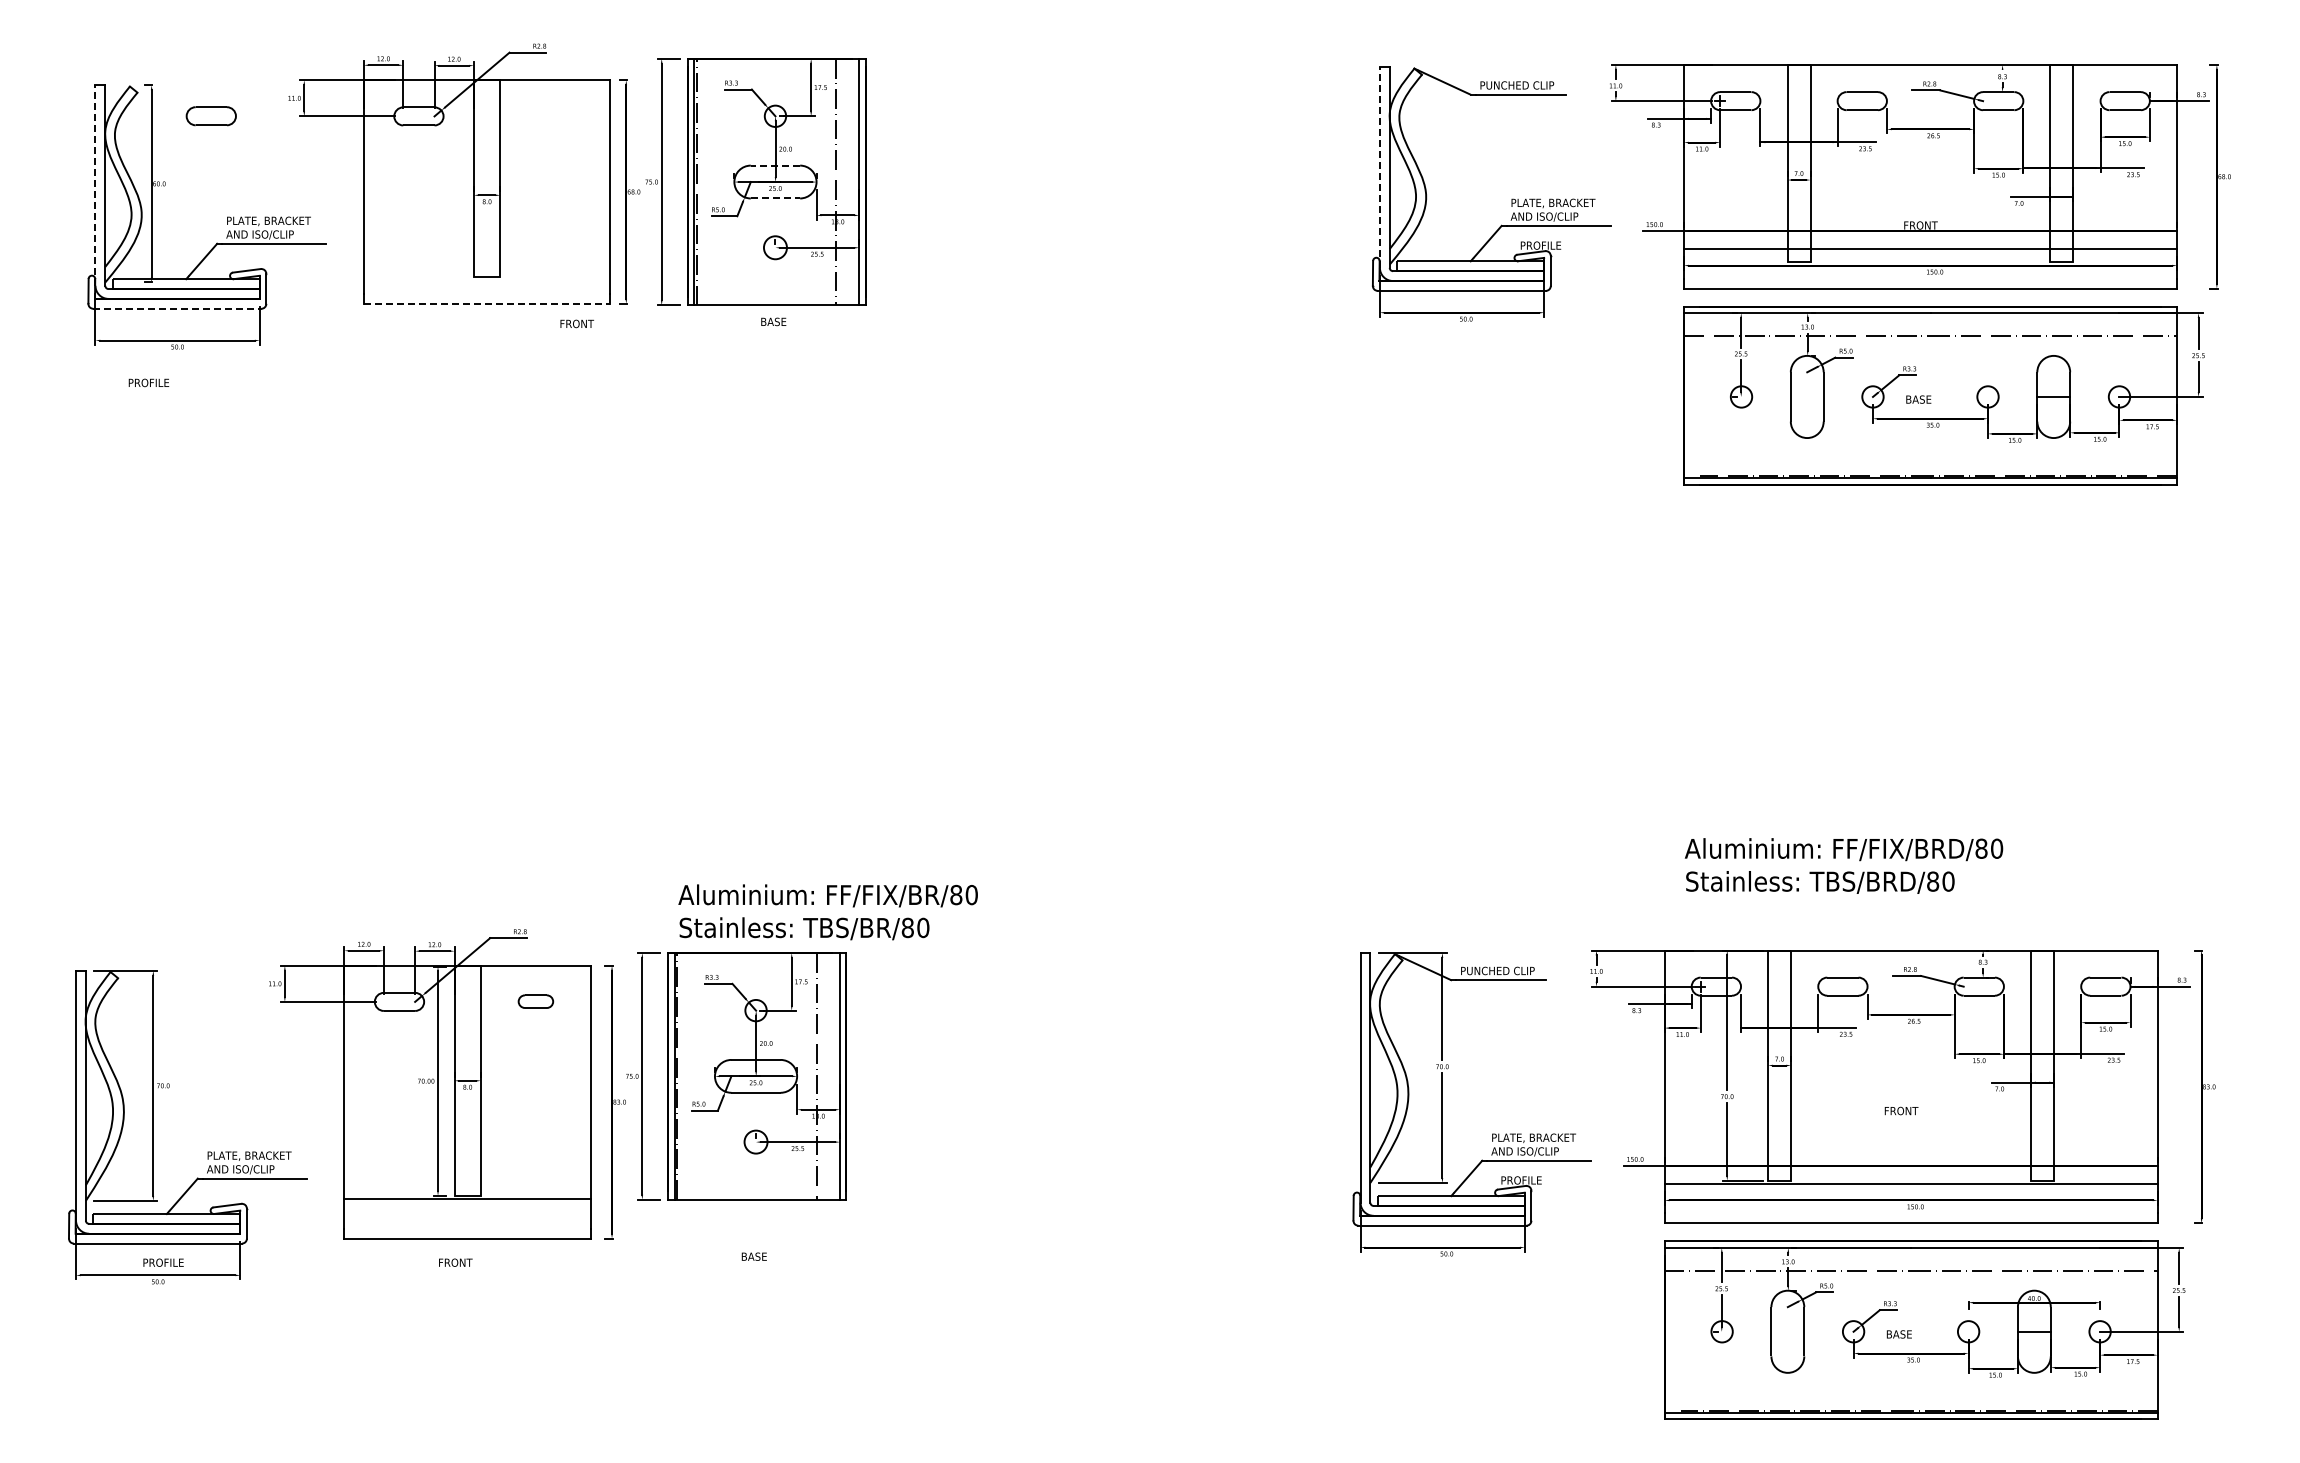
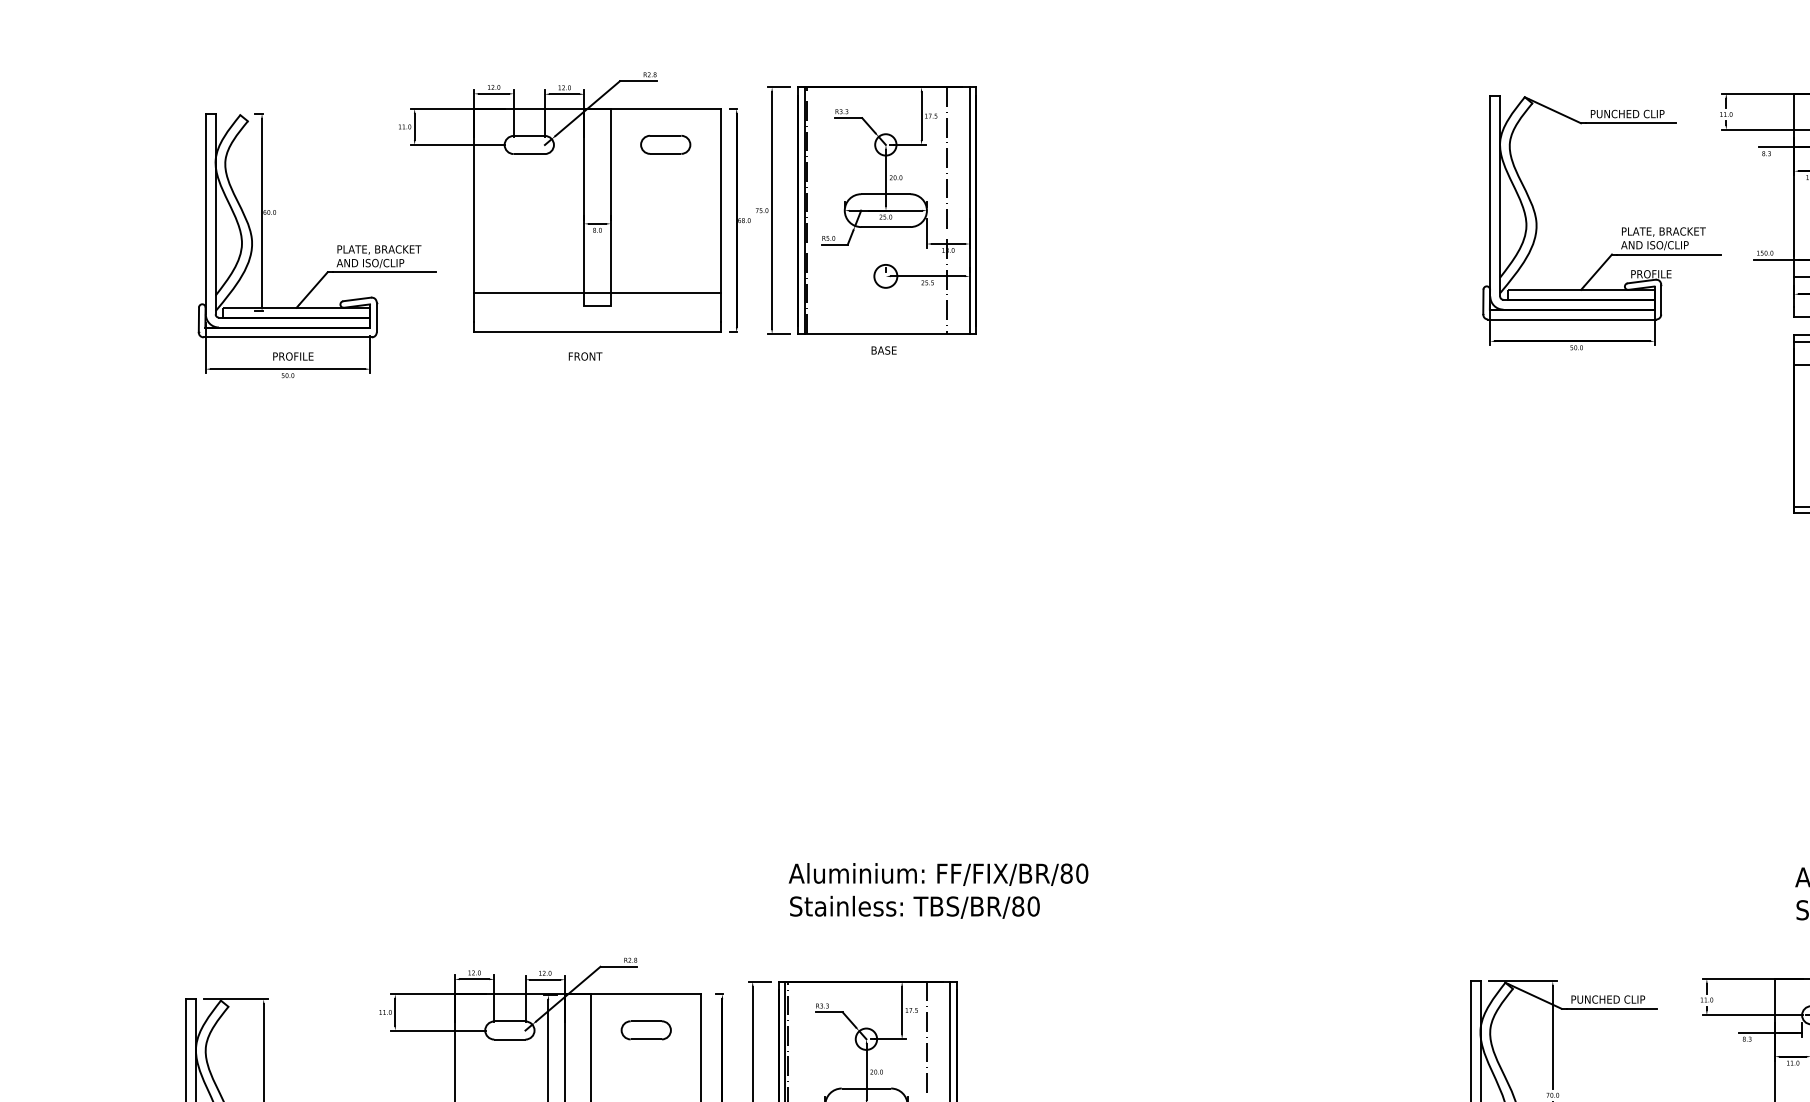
part: (210, 116) -> (664, 145), moved
line: (775, 165) -> (885, 194), dashed -> solid
line: (1379, 167) -> (1489, 196), dashed -> solid
line: (95, 185) -> (205, 214), dashed -> solid
line: (775, 198) -> (885, 227), dashed -> solid
line: (486, 263) -> (596, 292), added
line: (487, 303) -> (597, 332), dashed -> solid
line: (177, 308) -> (287, 337), dashed -> solid
text: (576, 323) -> (584, 356), moved
text: (148, 382) -> (292, 356), moved
text: (827, 912) -> (937, 891), moved
part: (535, 1001) -> (645, 1030), size x1.43

